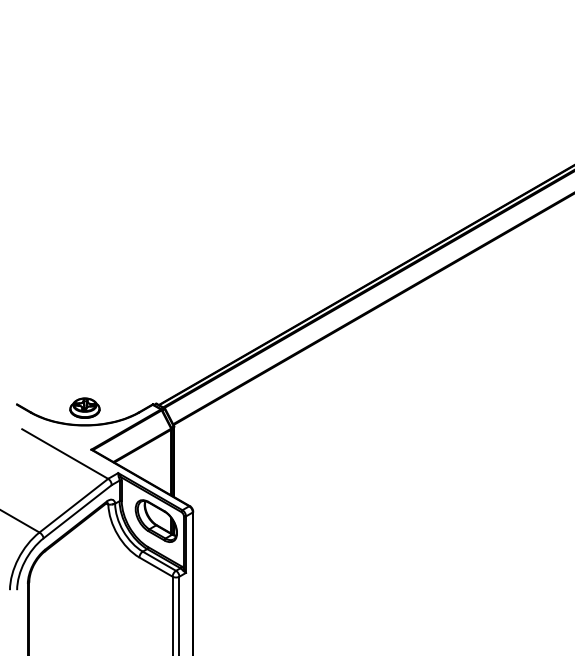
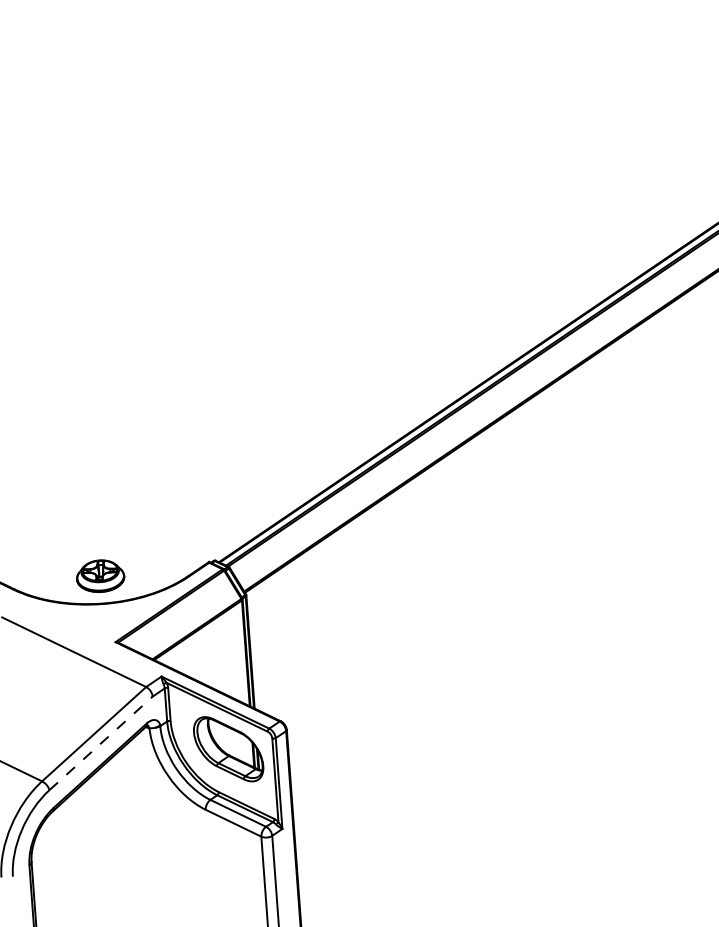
line: (78, 511) -> (102, 742), solid -> dashed

